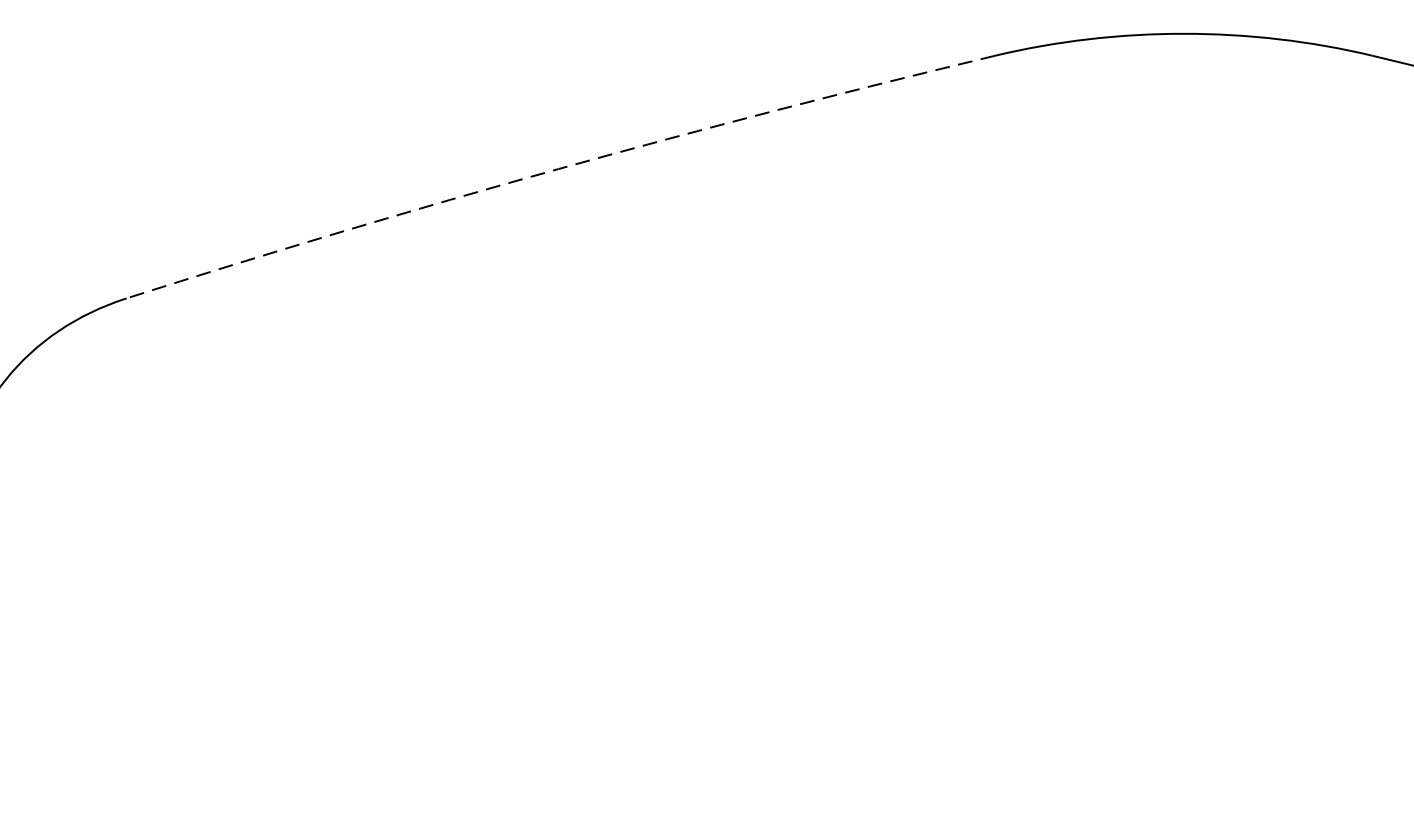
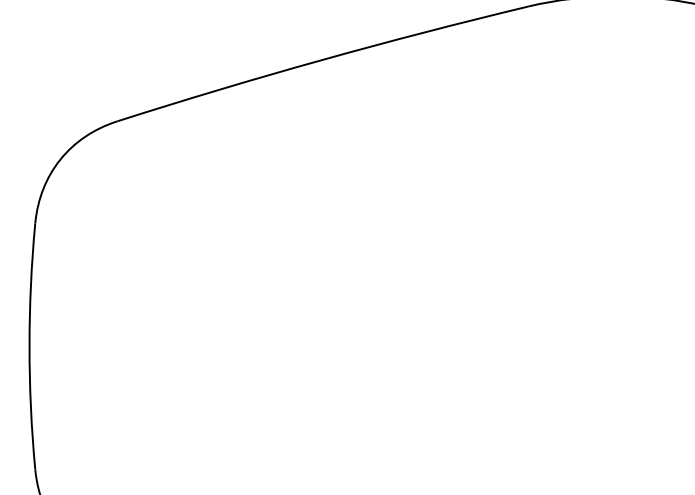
arc: (558, 169) -> (321, 60), dashed -> solid

